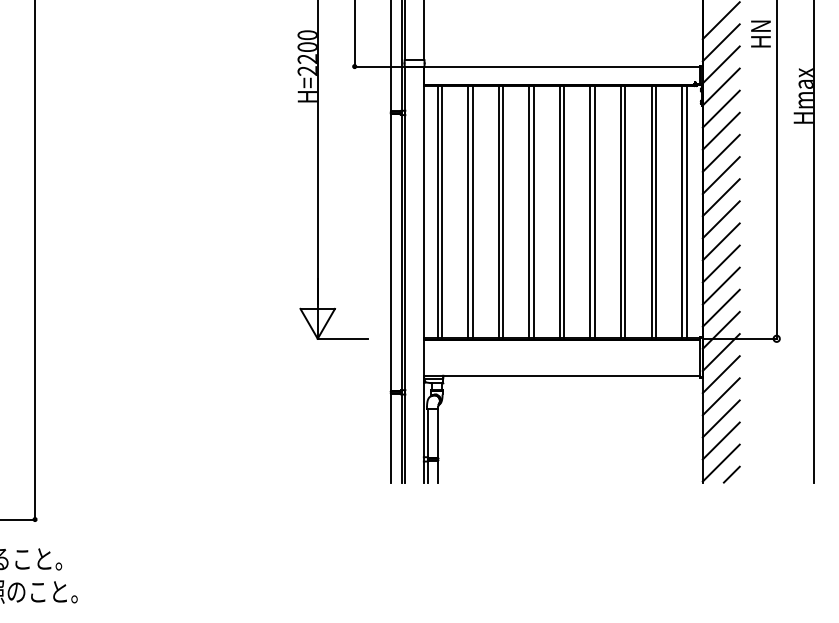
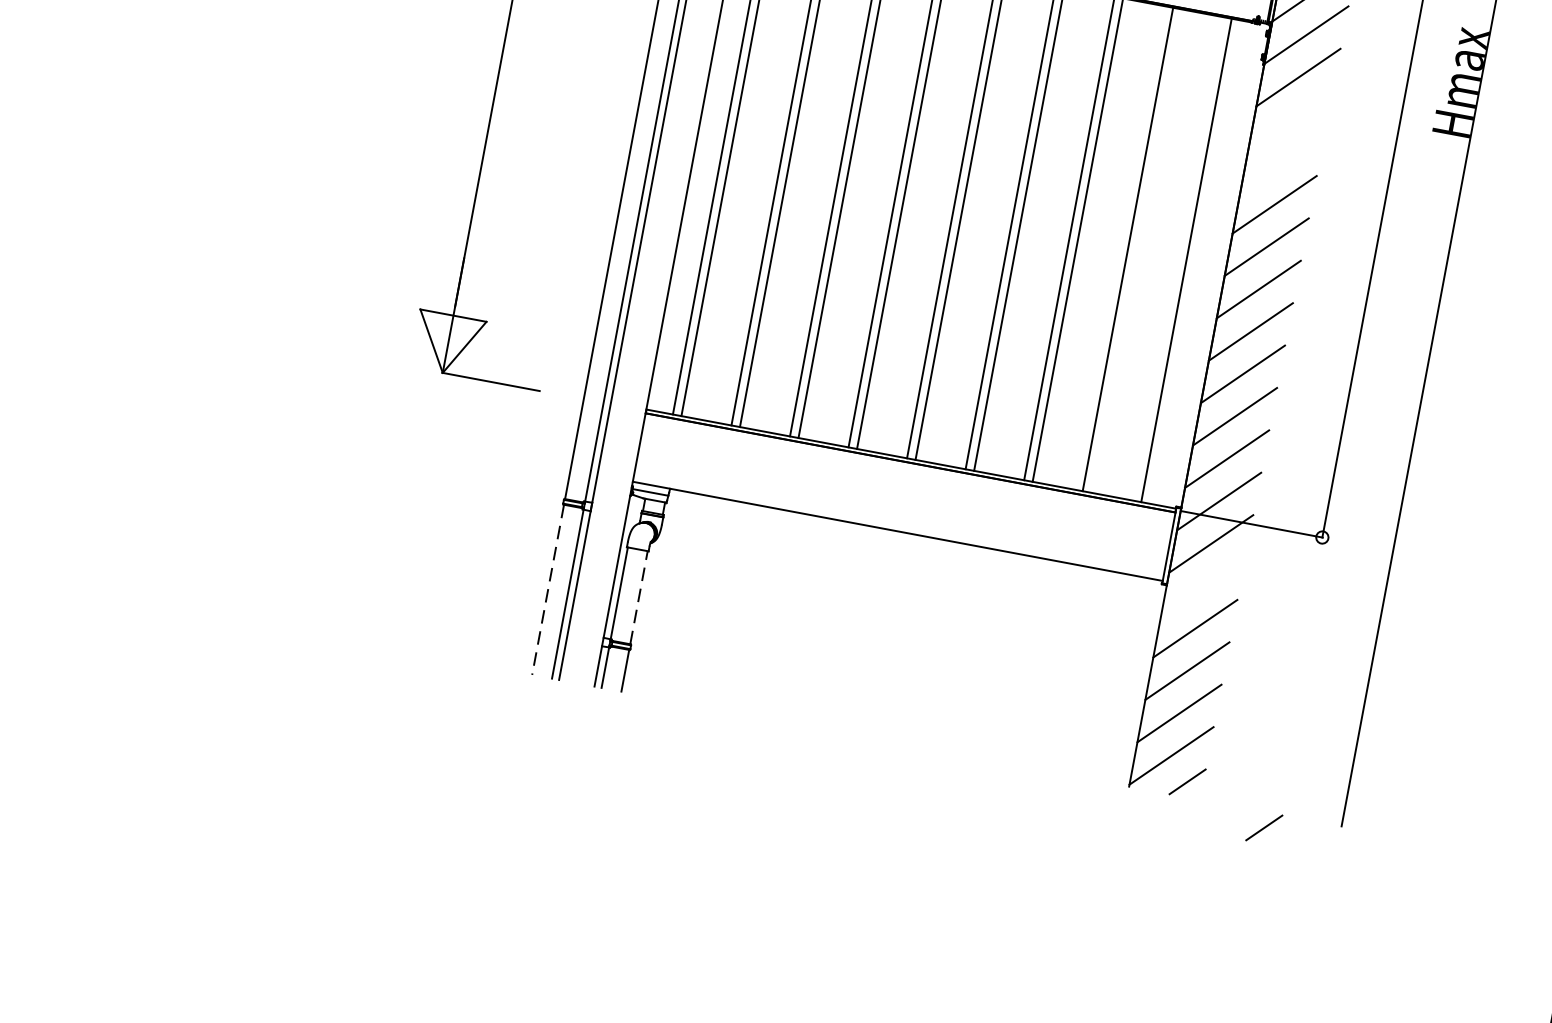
line: (720, 130) -> (1289, 118), removed
line: (720, 152) -> (1281, 160), removed
line: (655, 211) -> (1135, 250), removed
line: (686, 211) -> (1195, 261), removed
line: (720, 374) -> (1201, 585), removed
line: (437, 433) -> (638, 597), solid -> dashed
line: (391, 438) -> (548, 590), solid -> dashed
line: (774, 490) -> (1263, 827), added

